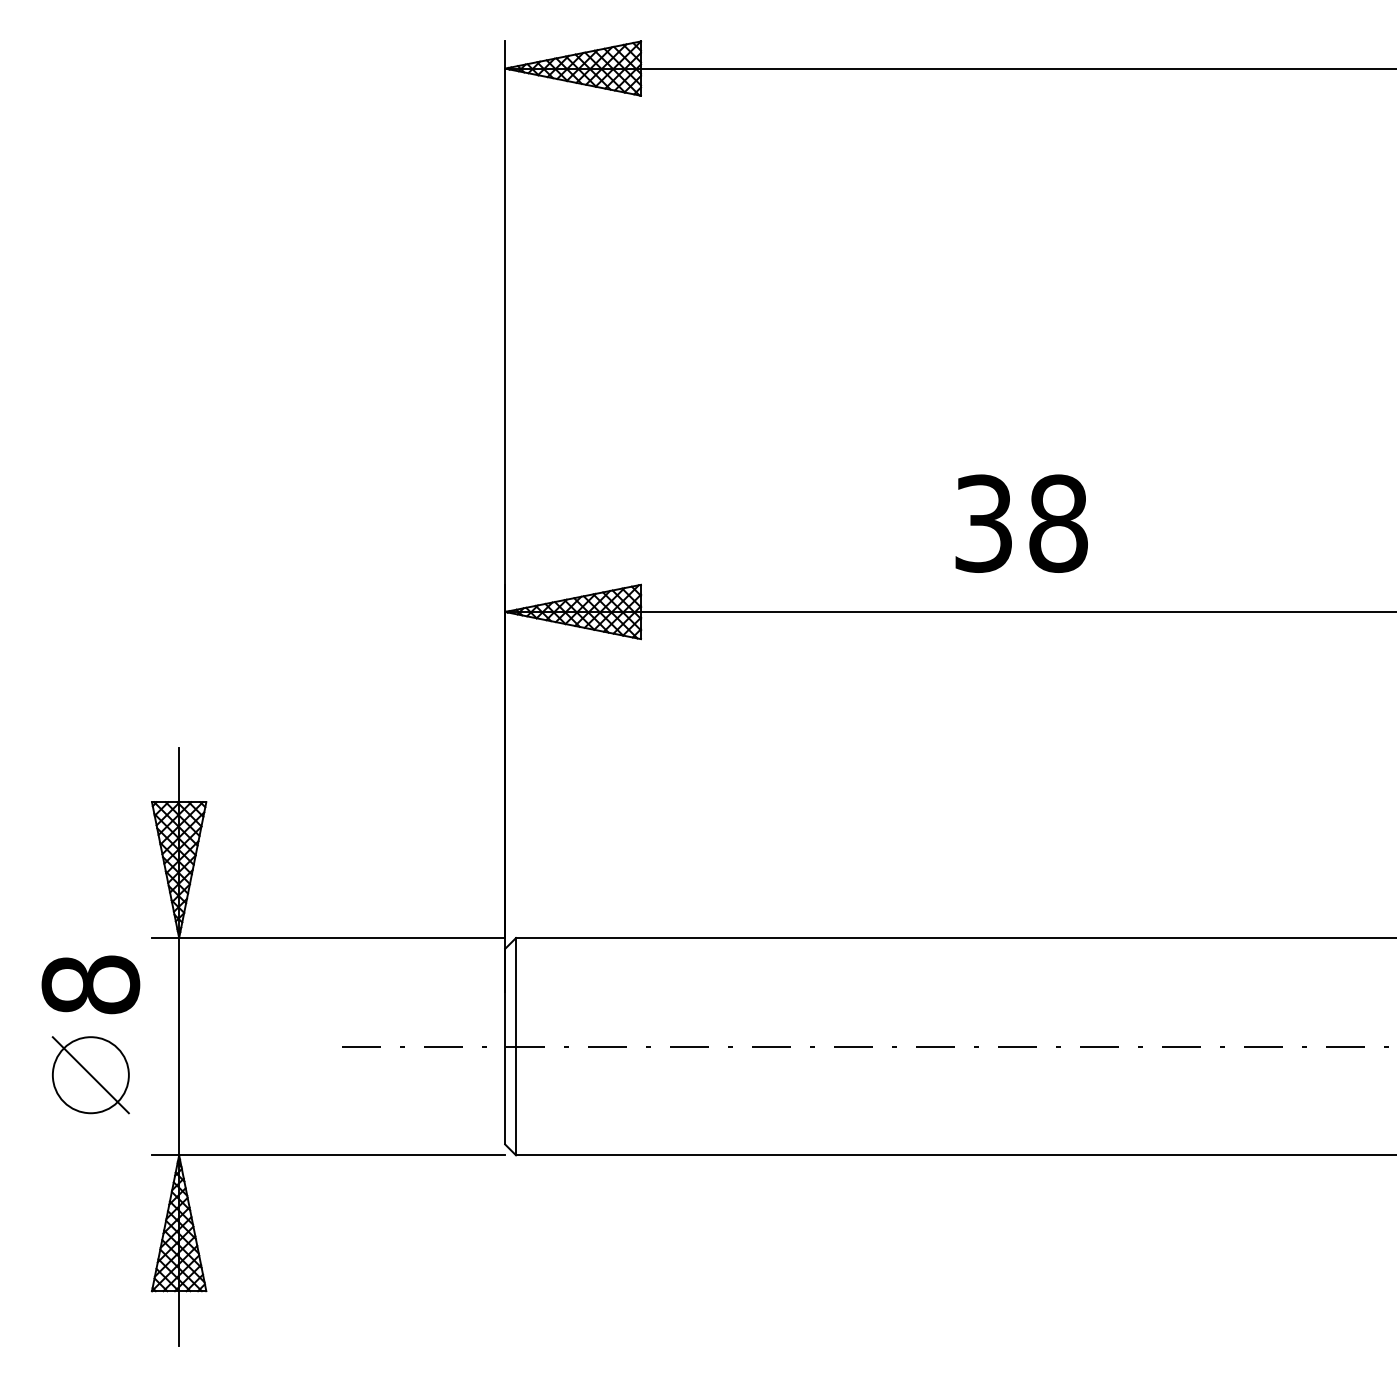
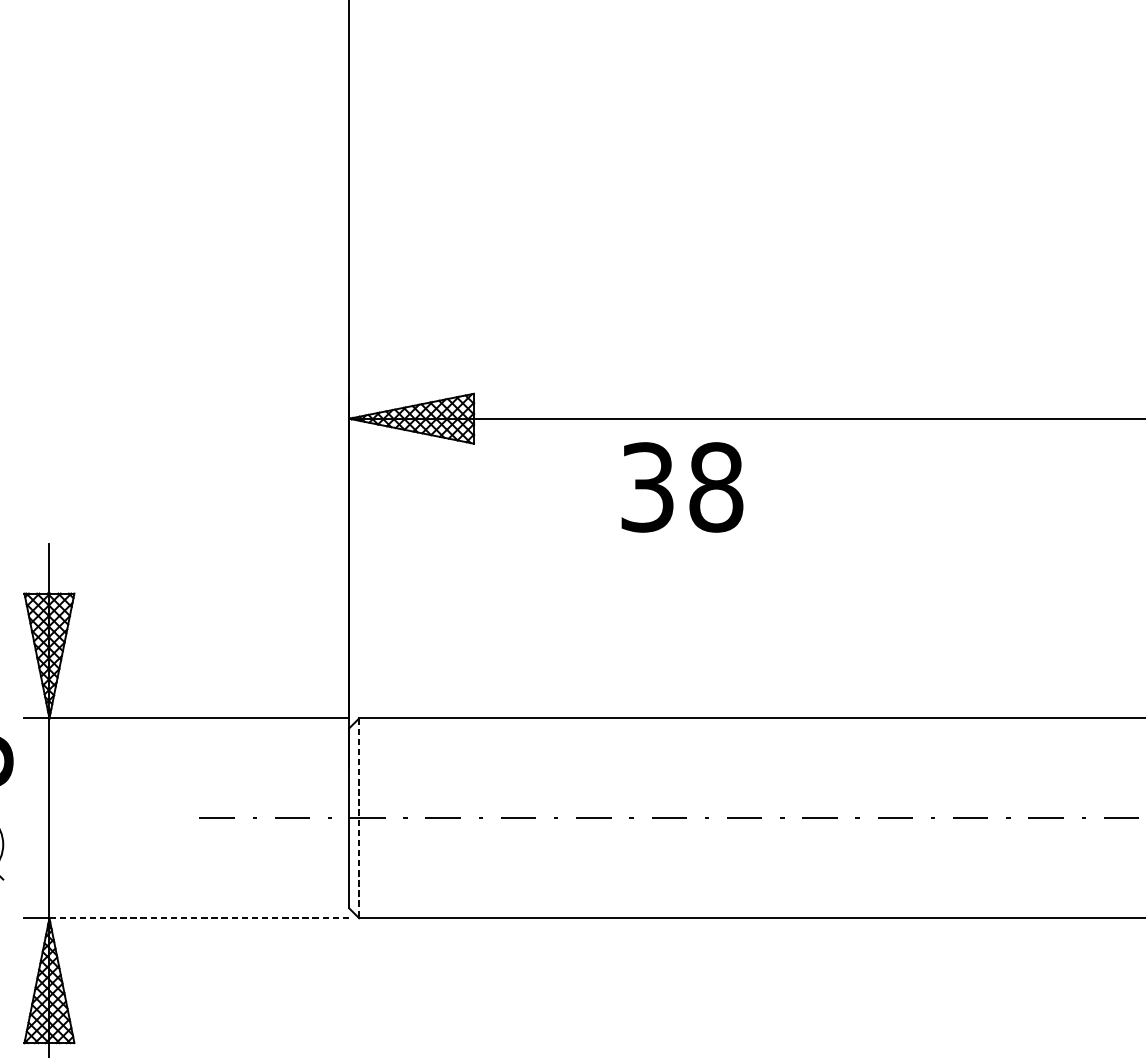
text: (1021, 523) -> (682, 487), moved
line: (516, 1046) -> (359, 818), solid -> dashed
line: (341, 1155) -> (198, 918), solid -> dashed

